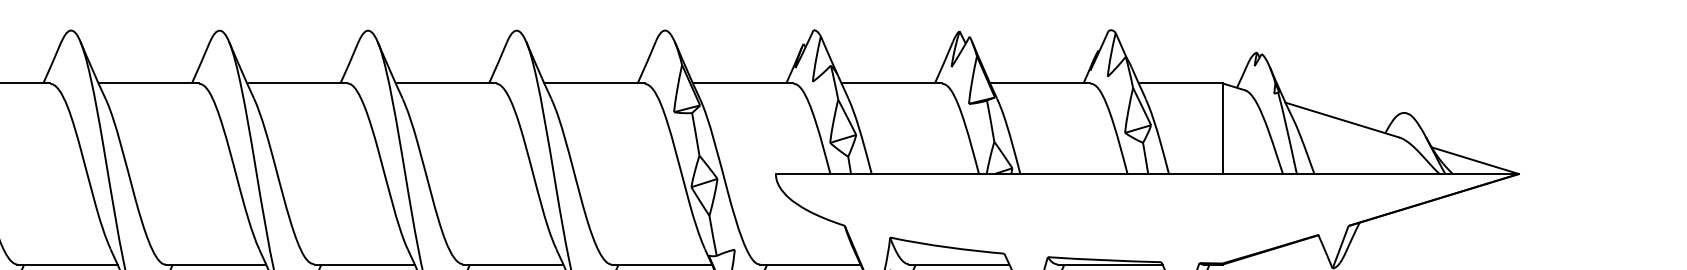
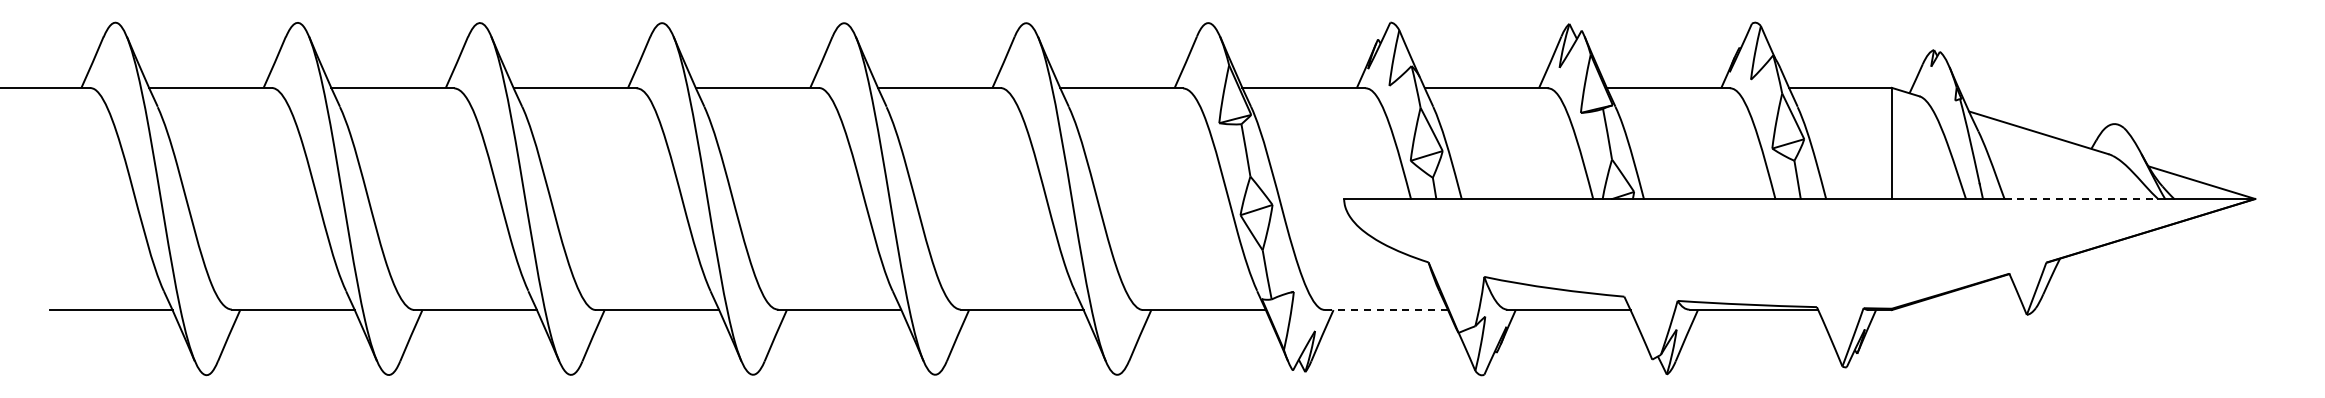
line: (1377, 173) -> (2081, 198), solid -> dashed
line: (810, 264) -> (1386, 310), solid -> dashed

